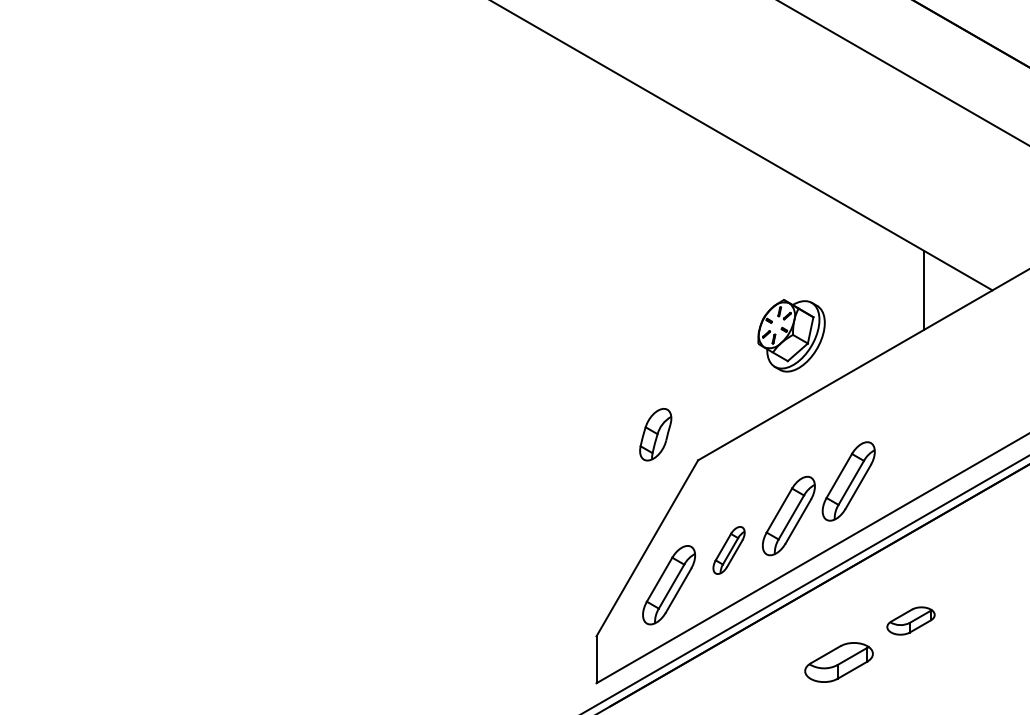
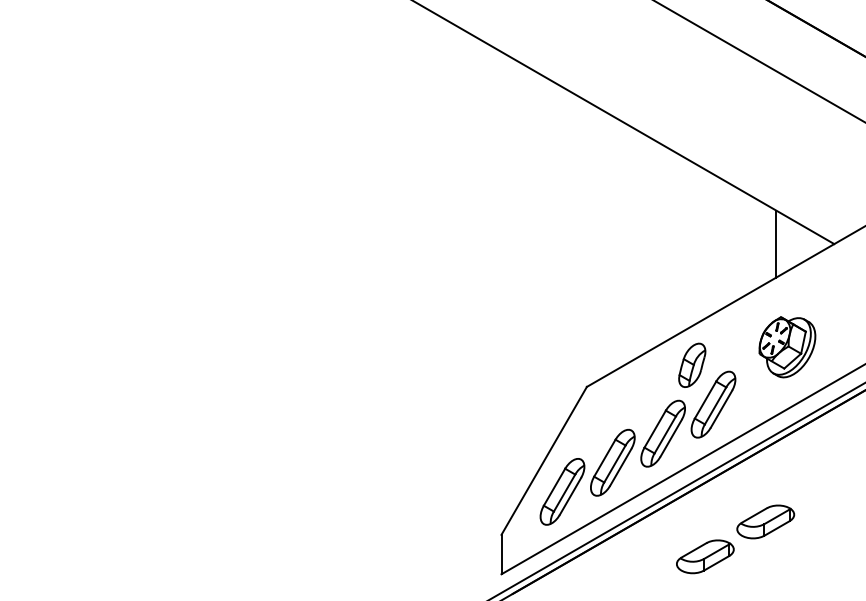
part: (791, 336) -> (787, 347), moved
part: (656, 433) -> (692, 364), moved
part: (728, 550) -> (612, 462), size x1.67
part: (910, 620) -> (765, 521), size x1.43

